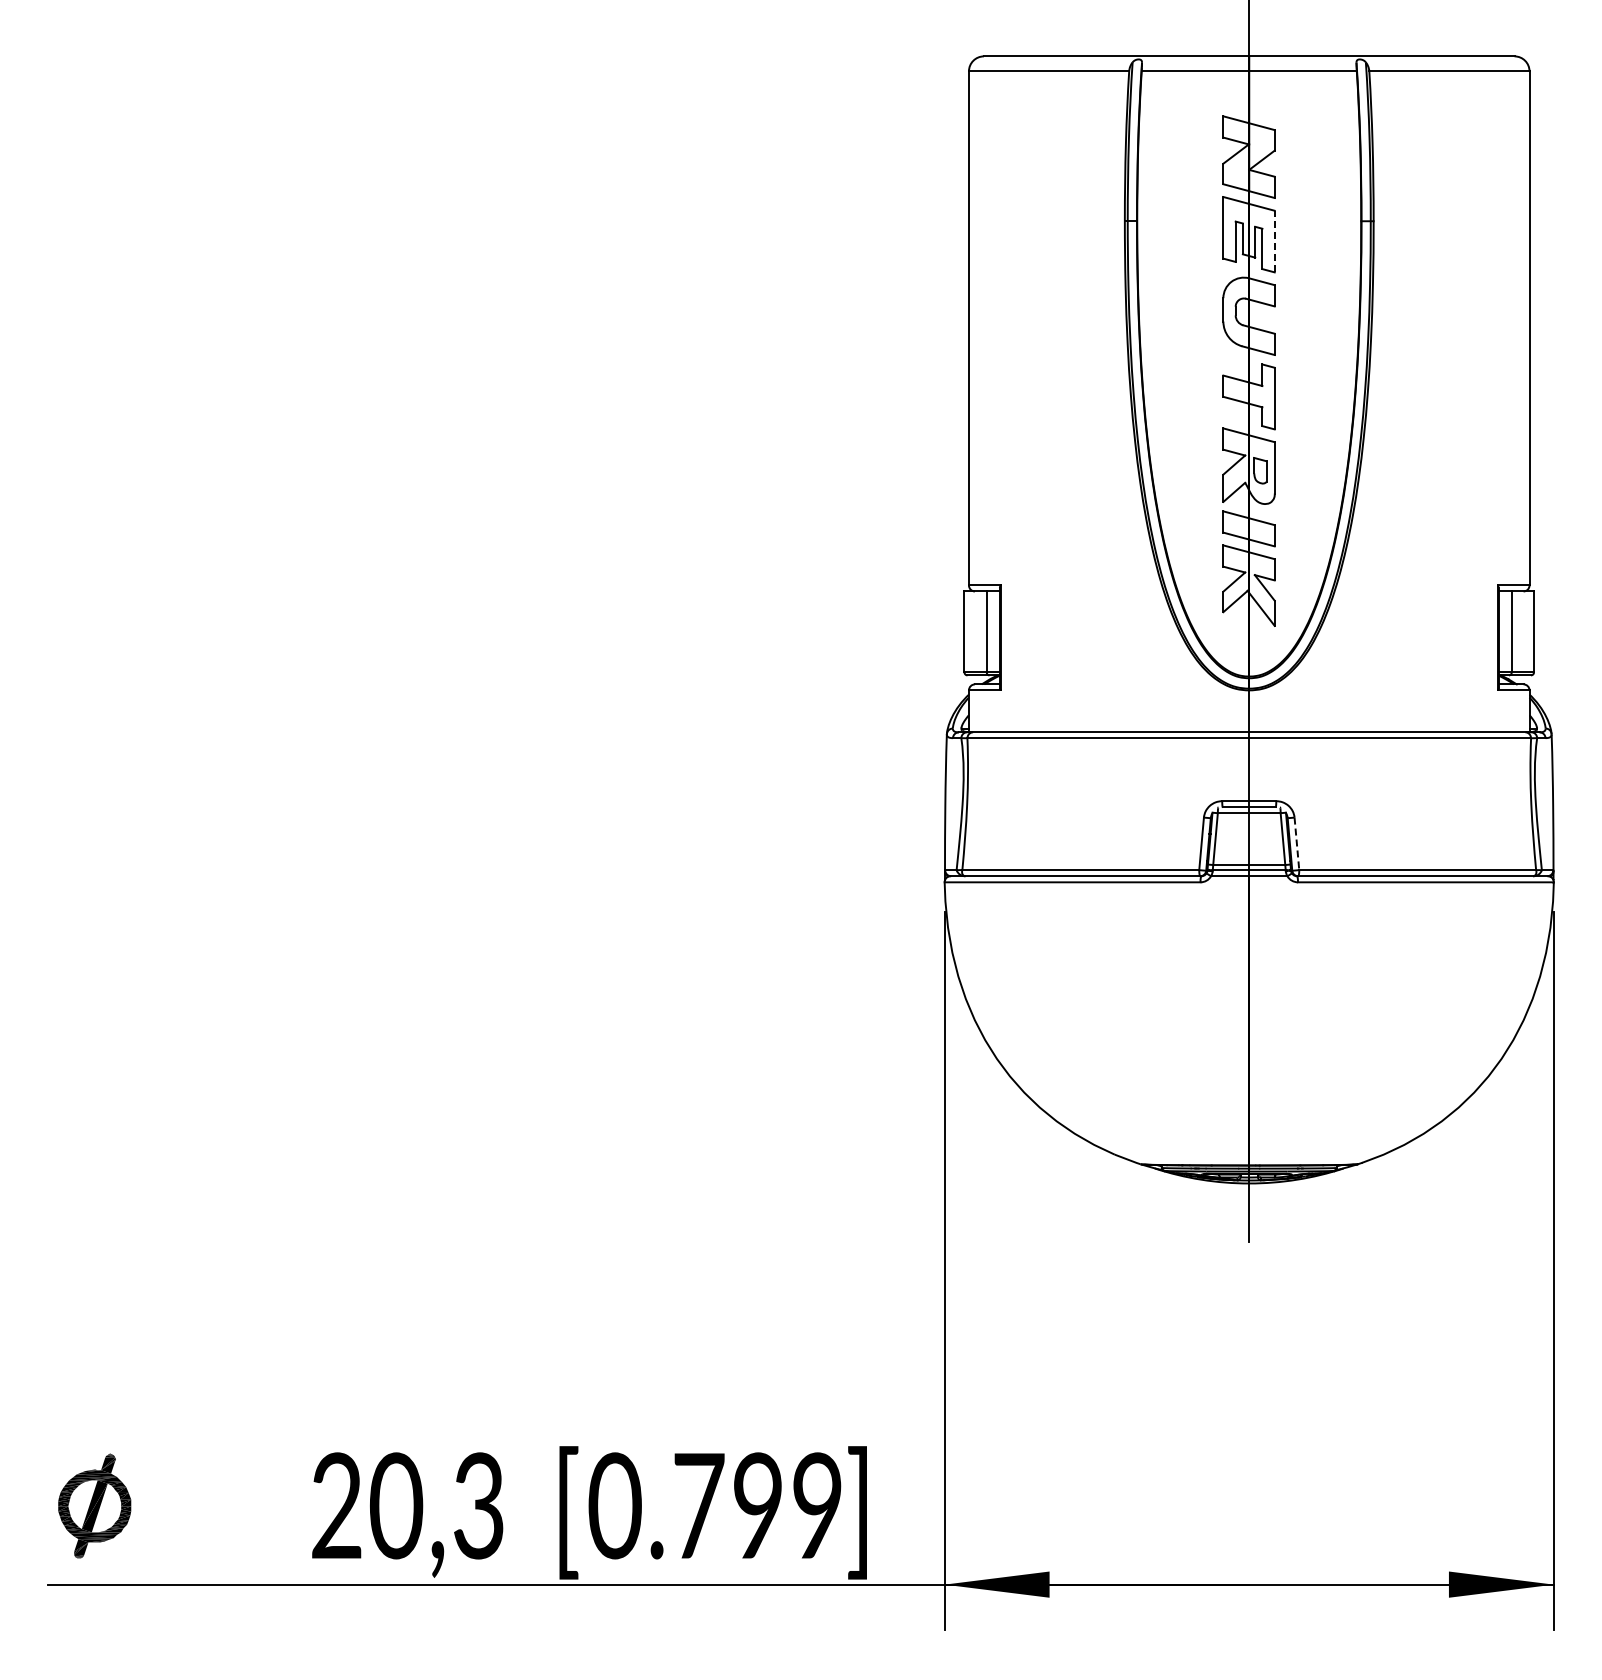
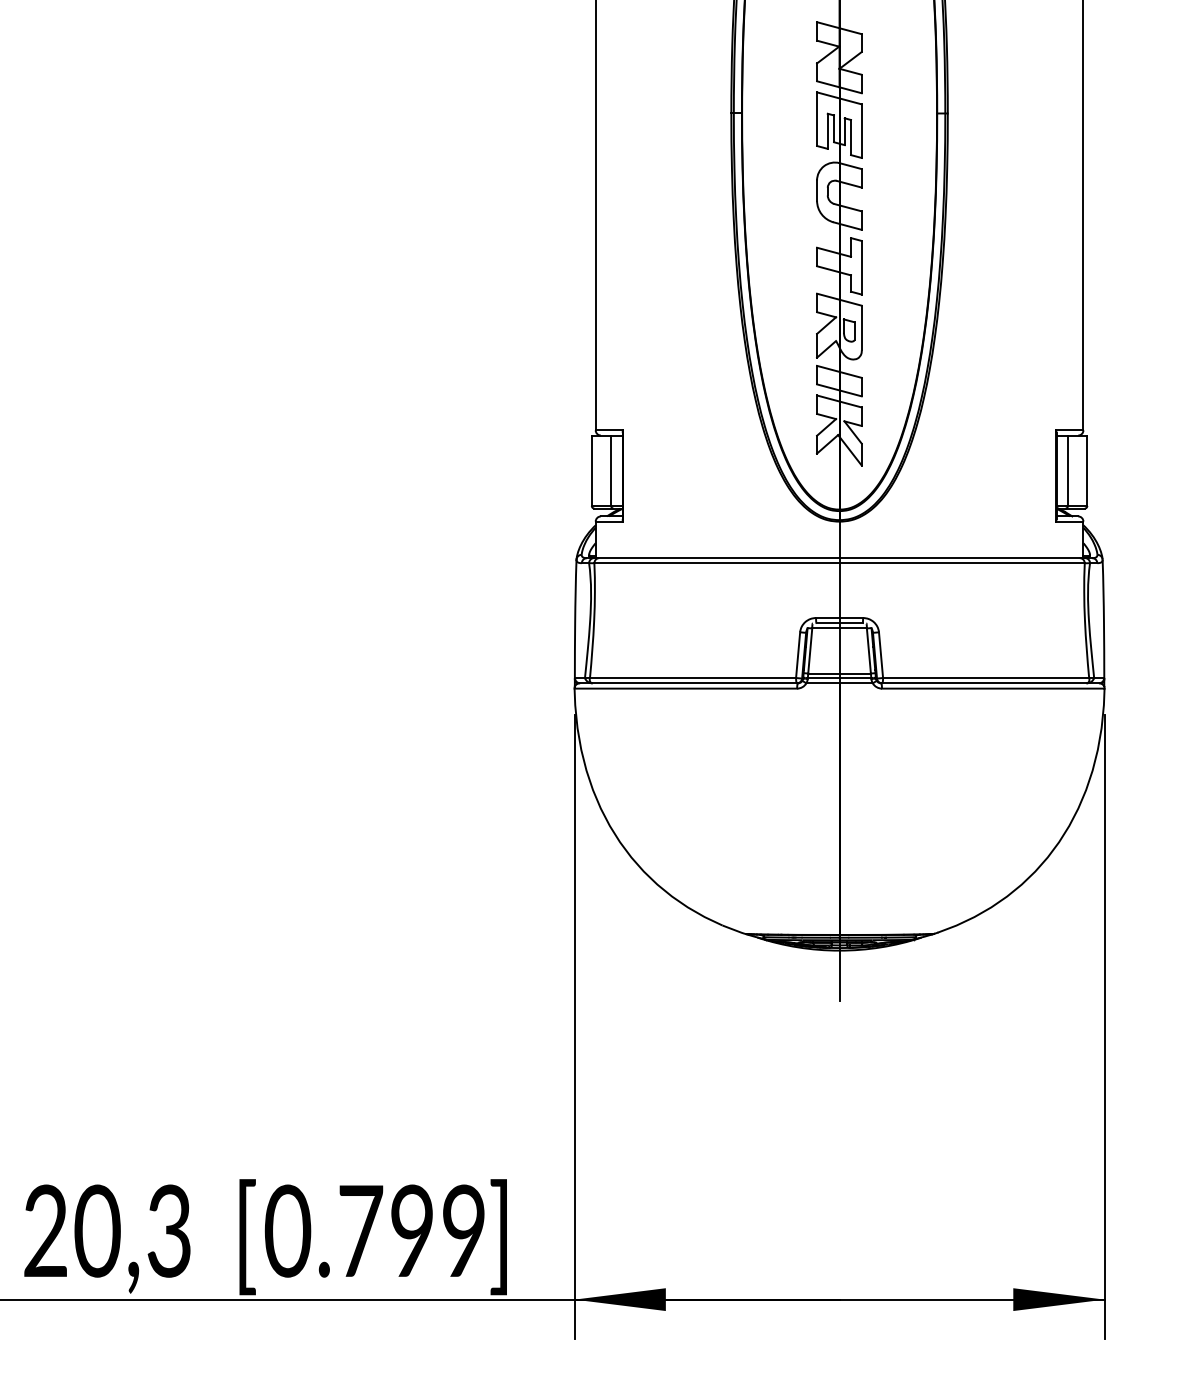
line: (1274, 241) -> (861, 131), dashed -> solid
line: (1296, 844) -> (880, 655), dashed -> solid

